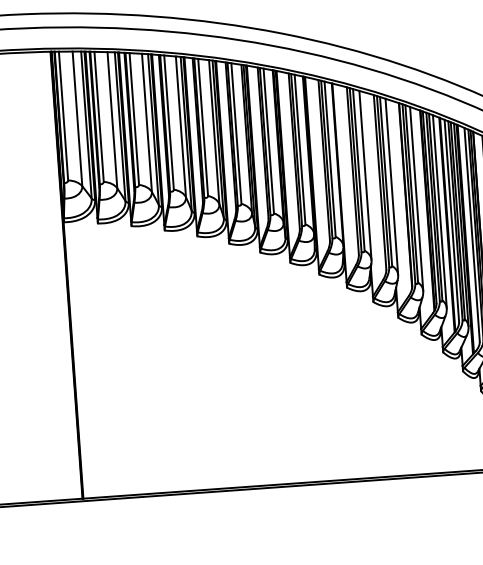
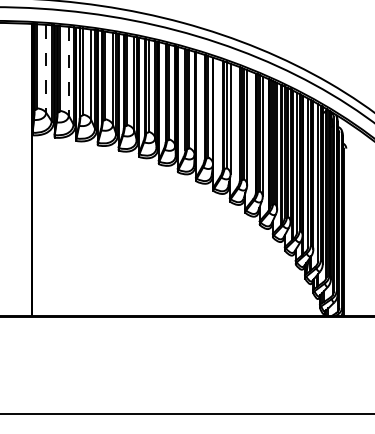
line: (77, 118) -> (46, 68), solid -> dashed
line: (112, 120) -> (68, 71), solid -> dashed

